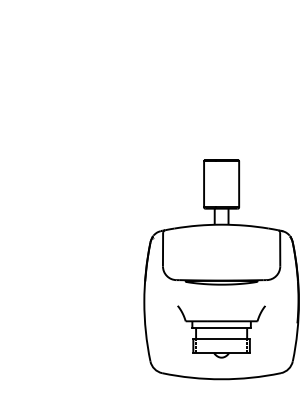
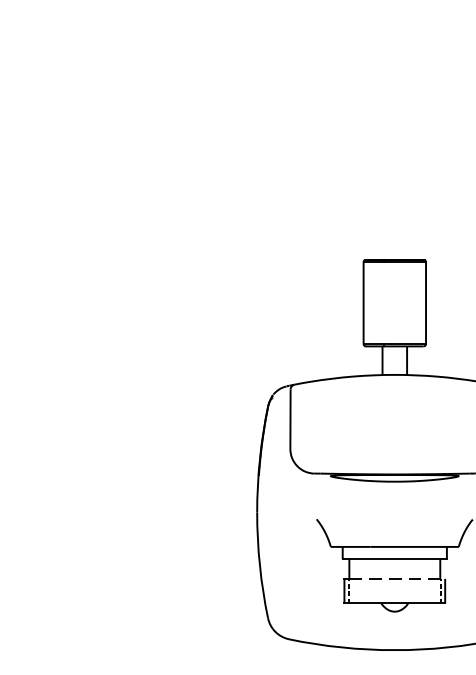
line: (223, 339) -> (398, 579), solid -> dashed

